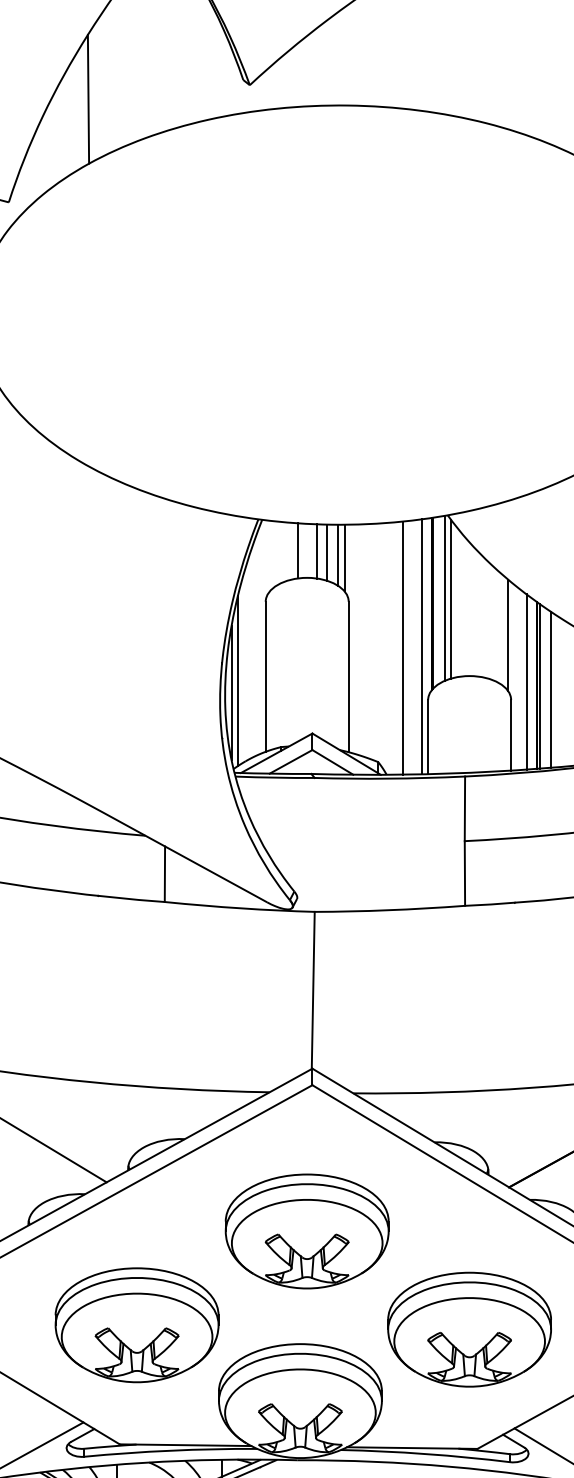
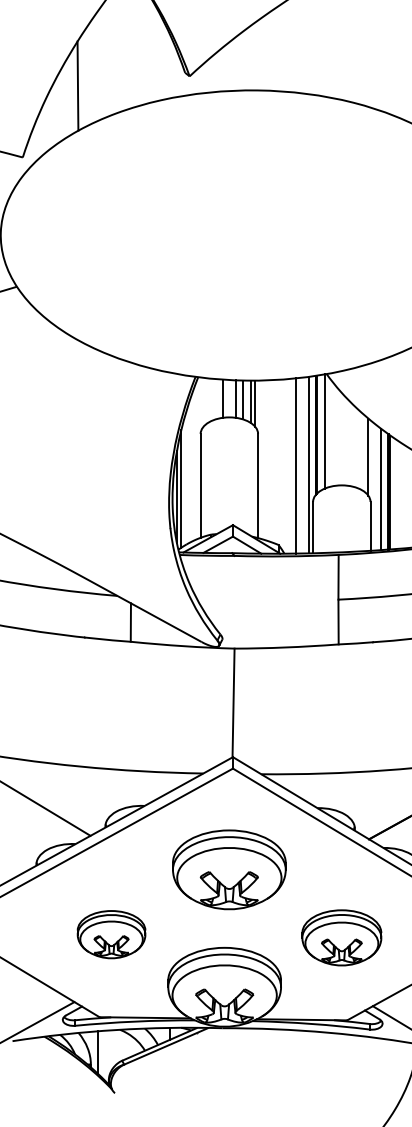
line: (450, 599) -> (328, 432), removed
line: (551, 689) -> (398, 494), removed
part: (136, 1324) -> (111, 934), size x0.6
part: (469, 1329) -> (341, 937), size x0.7

